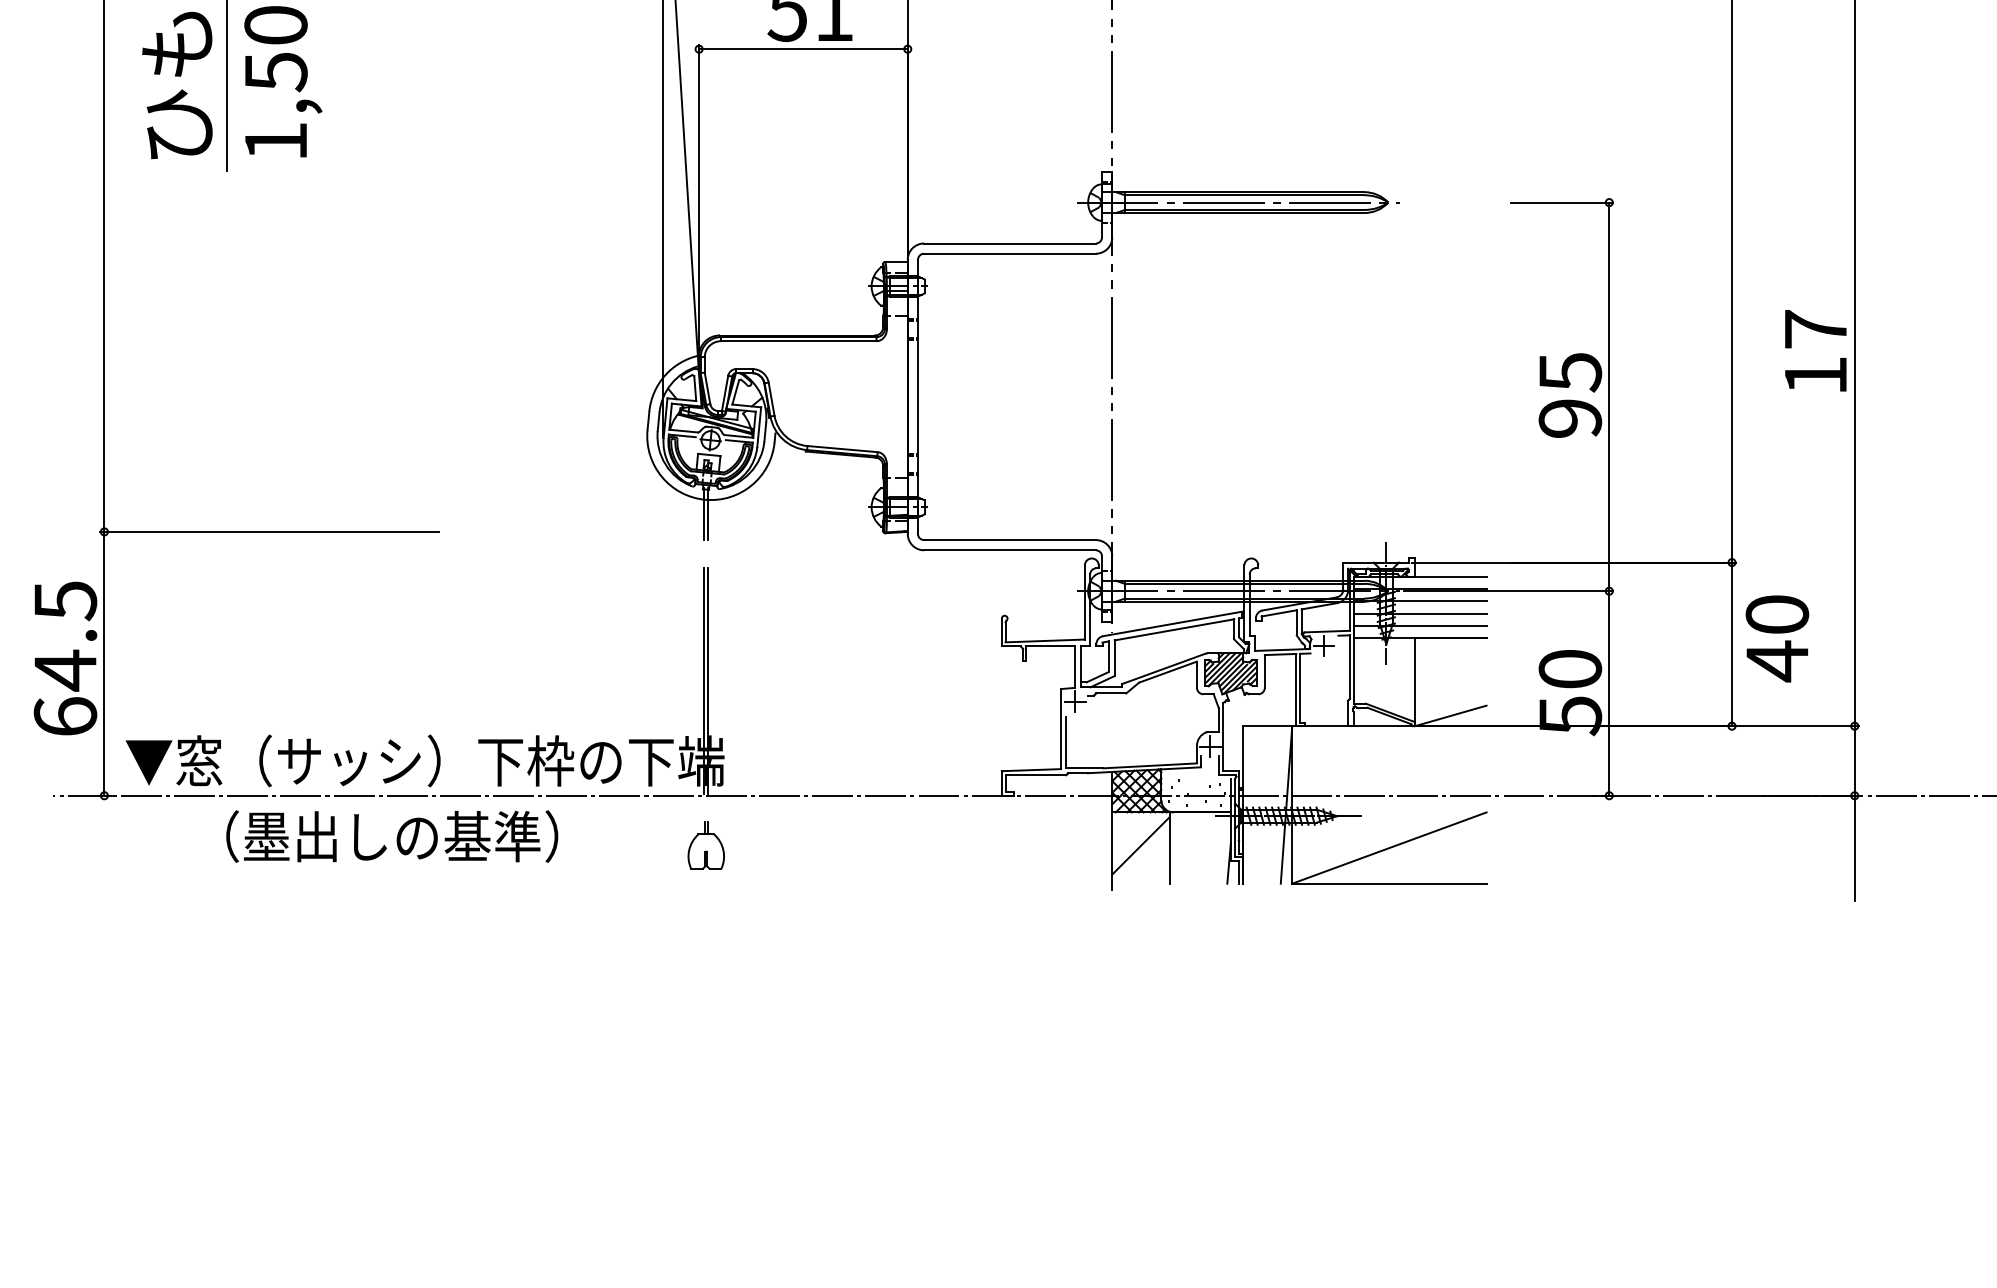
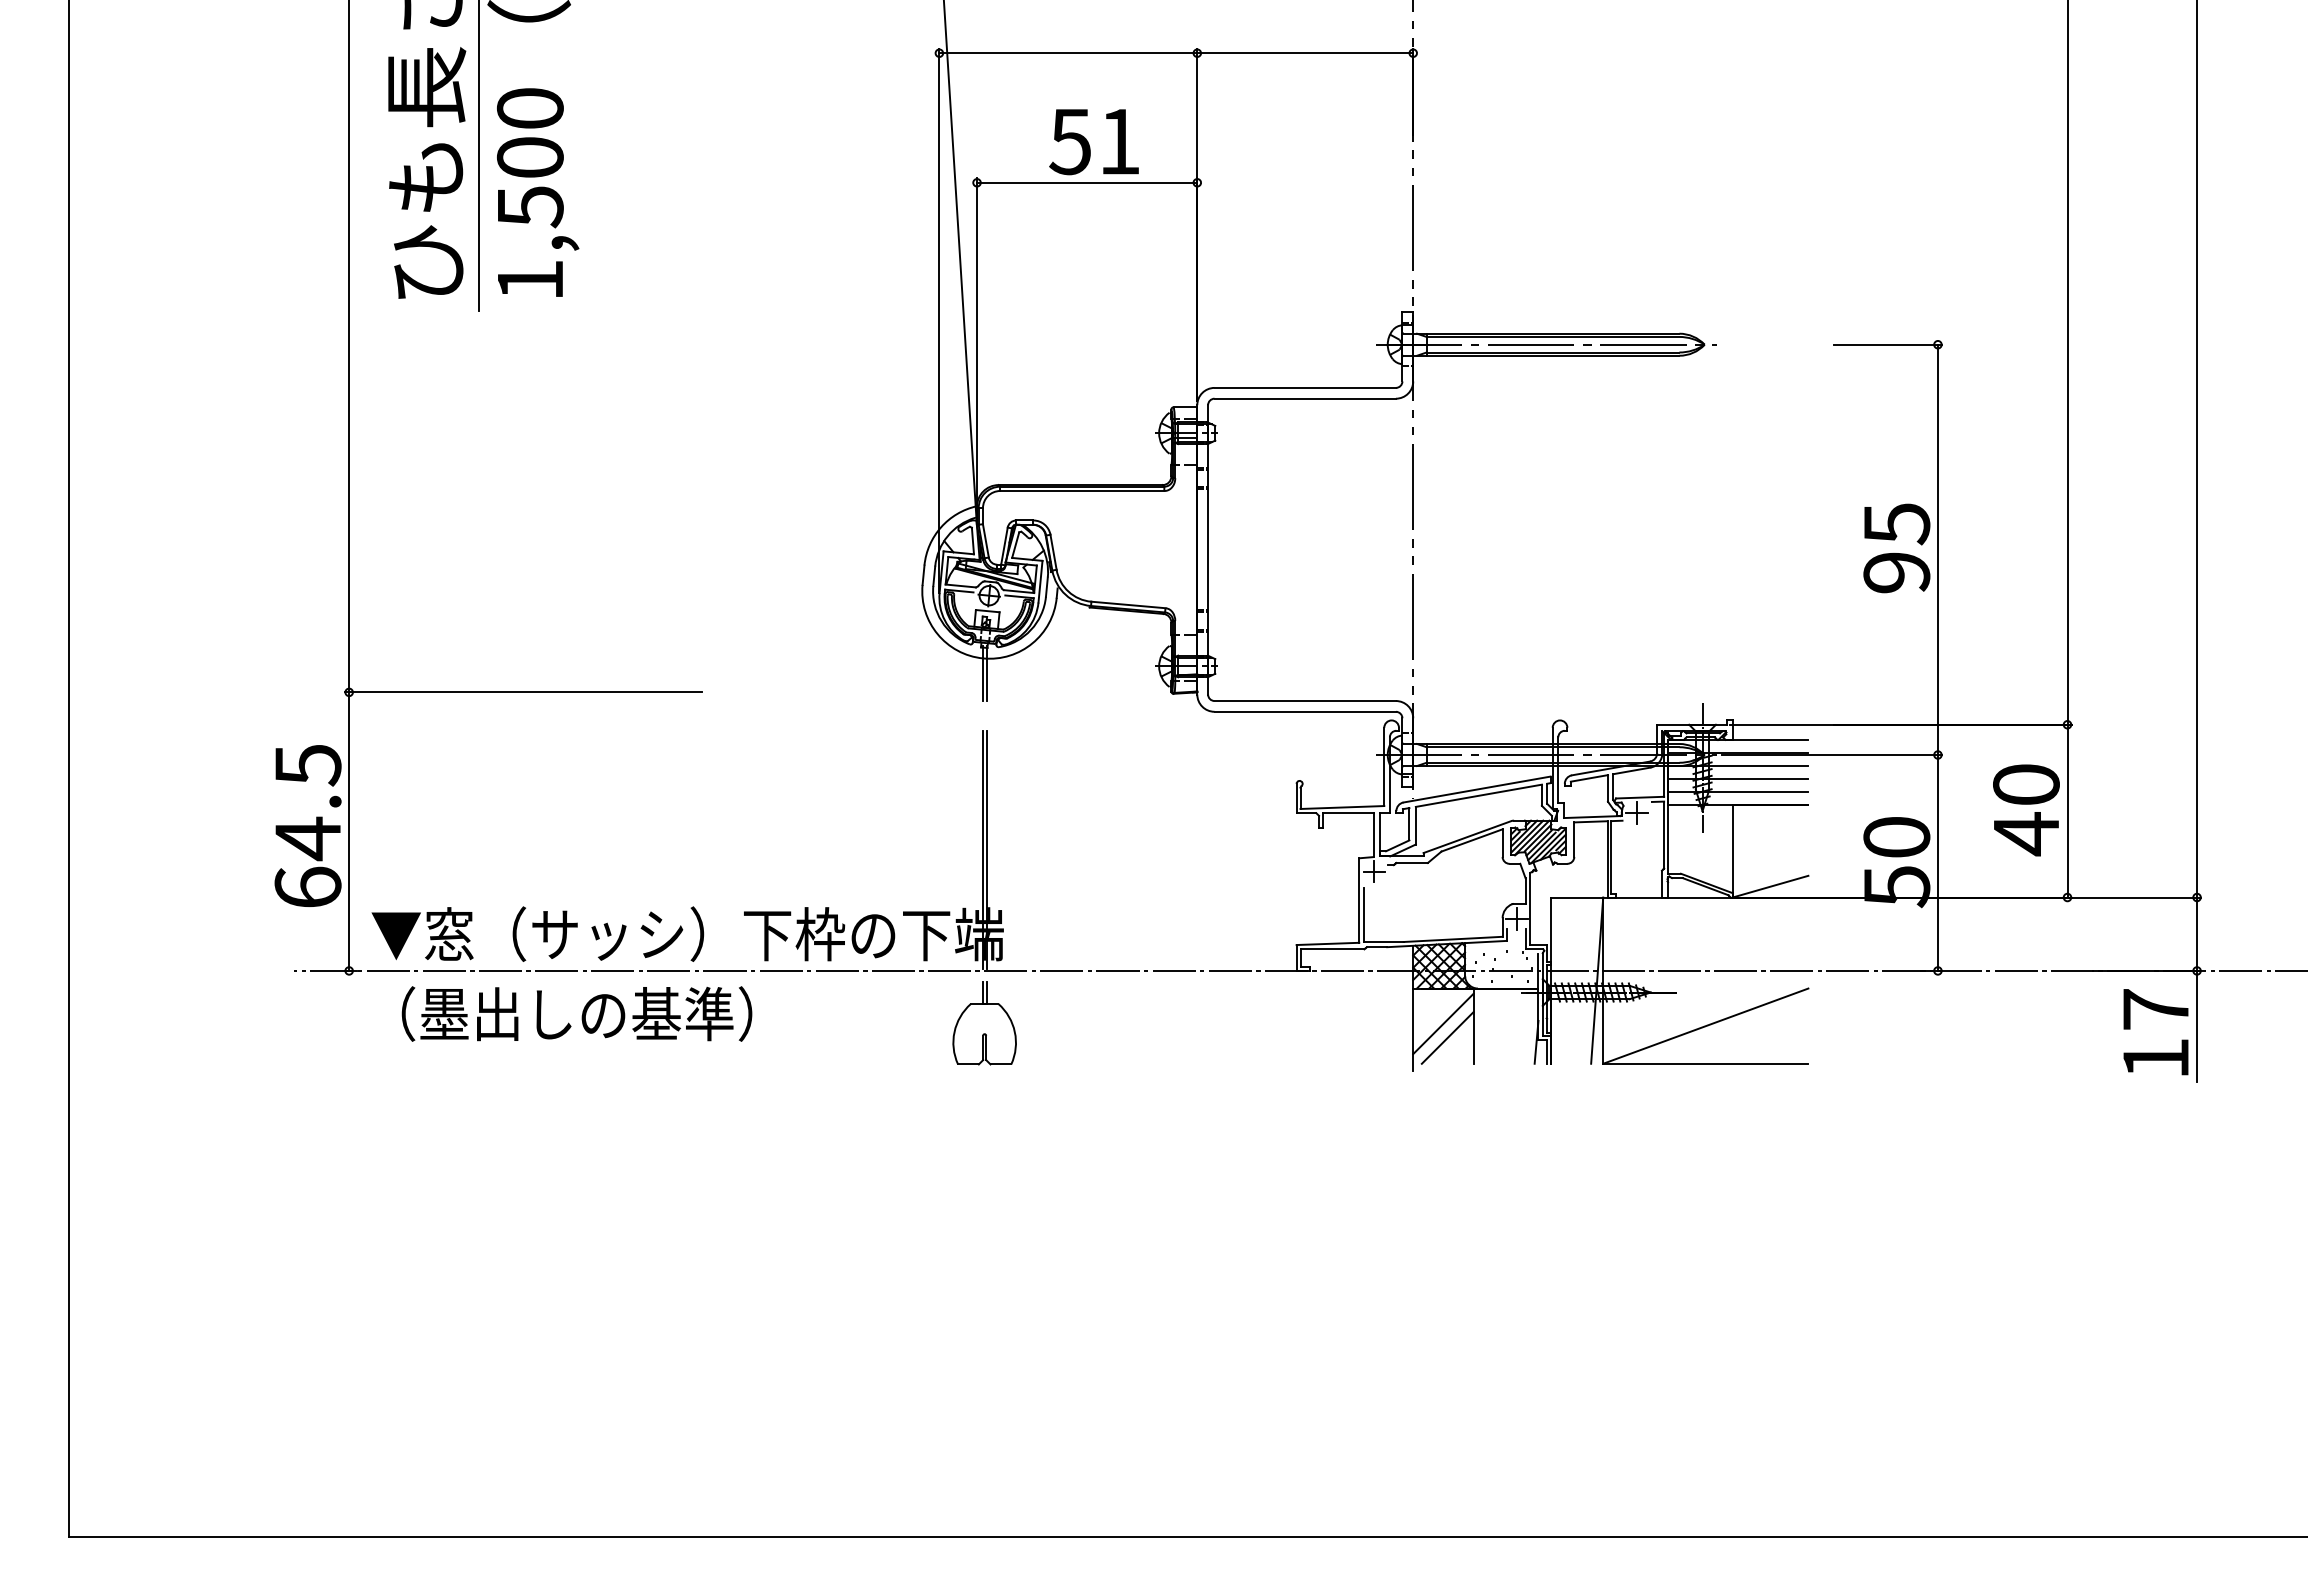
text: (1815, 351) -> (2155, 1032), moved
text: (1777, 639) -> (2026, 810), moved
text: (391, 836) -> (576, 1013), moved
part: (706, 845) -> (984, 1023), size x1.67
line: (1144, 858) -> (1447, 1037), added

